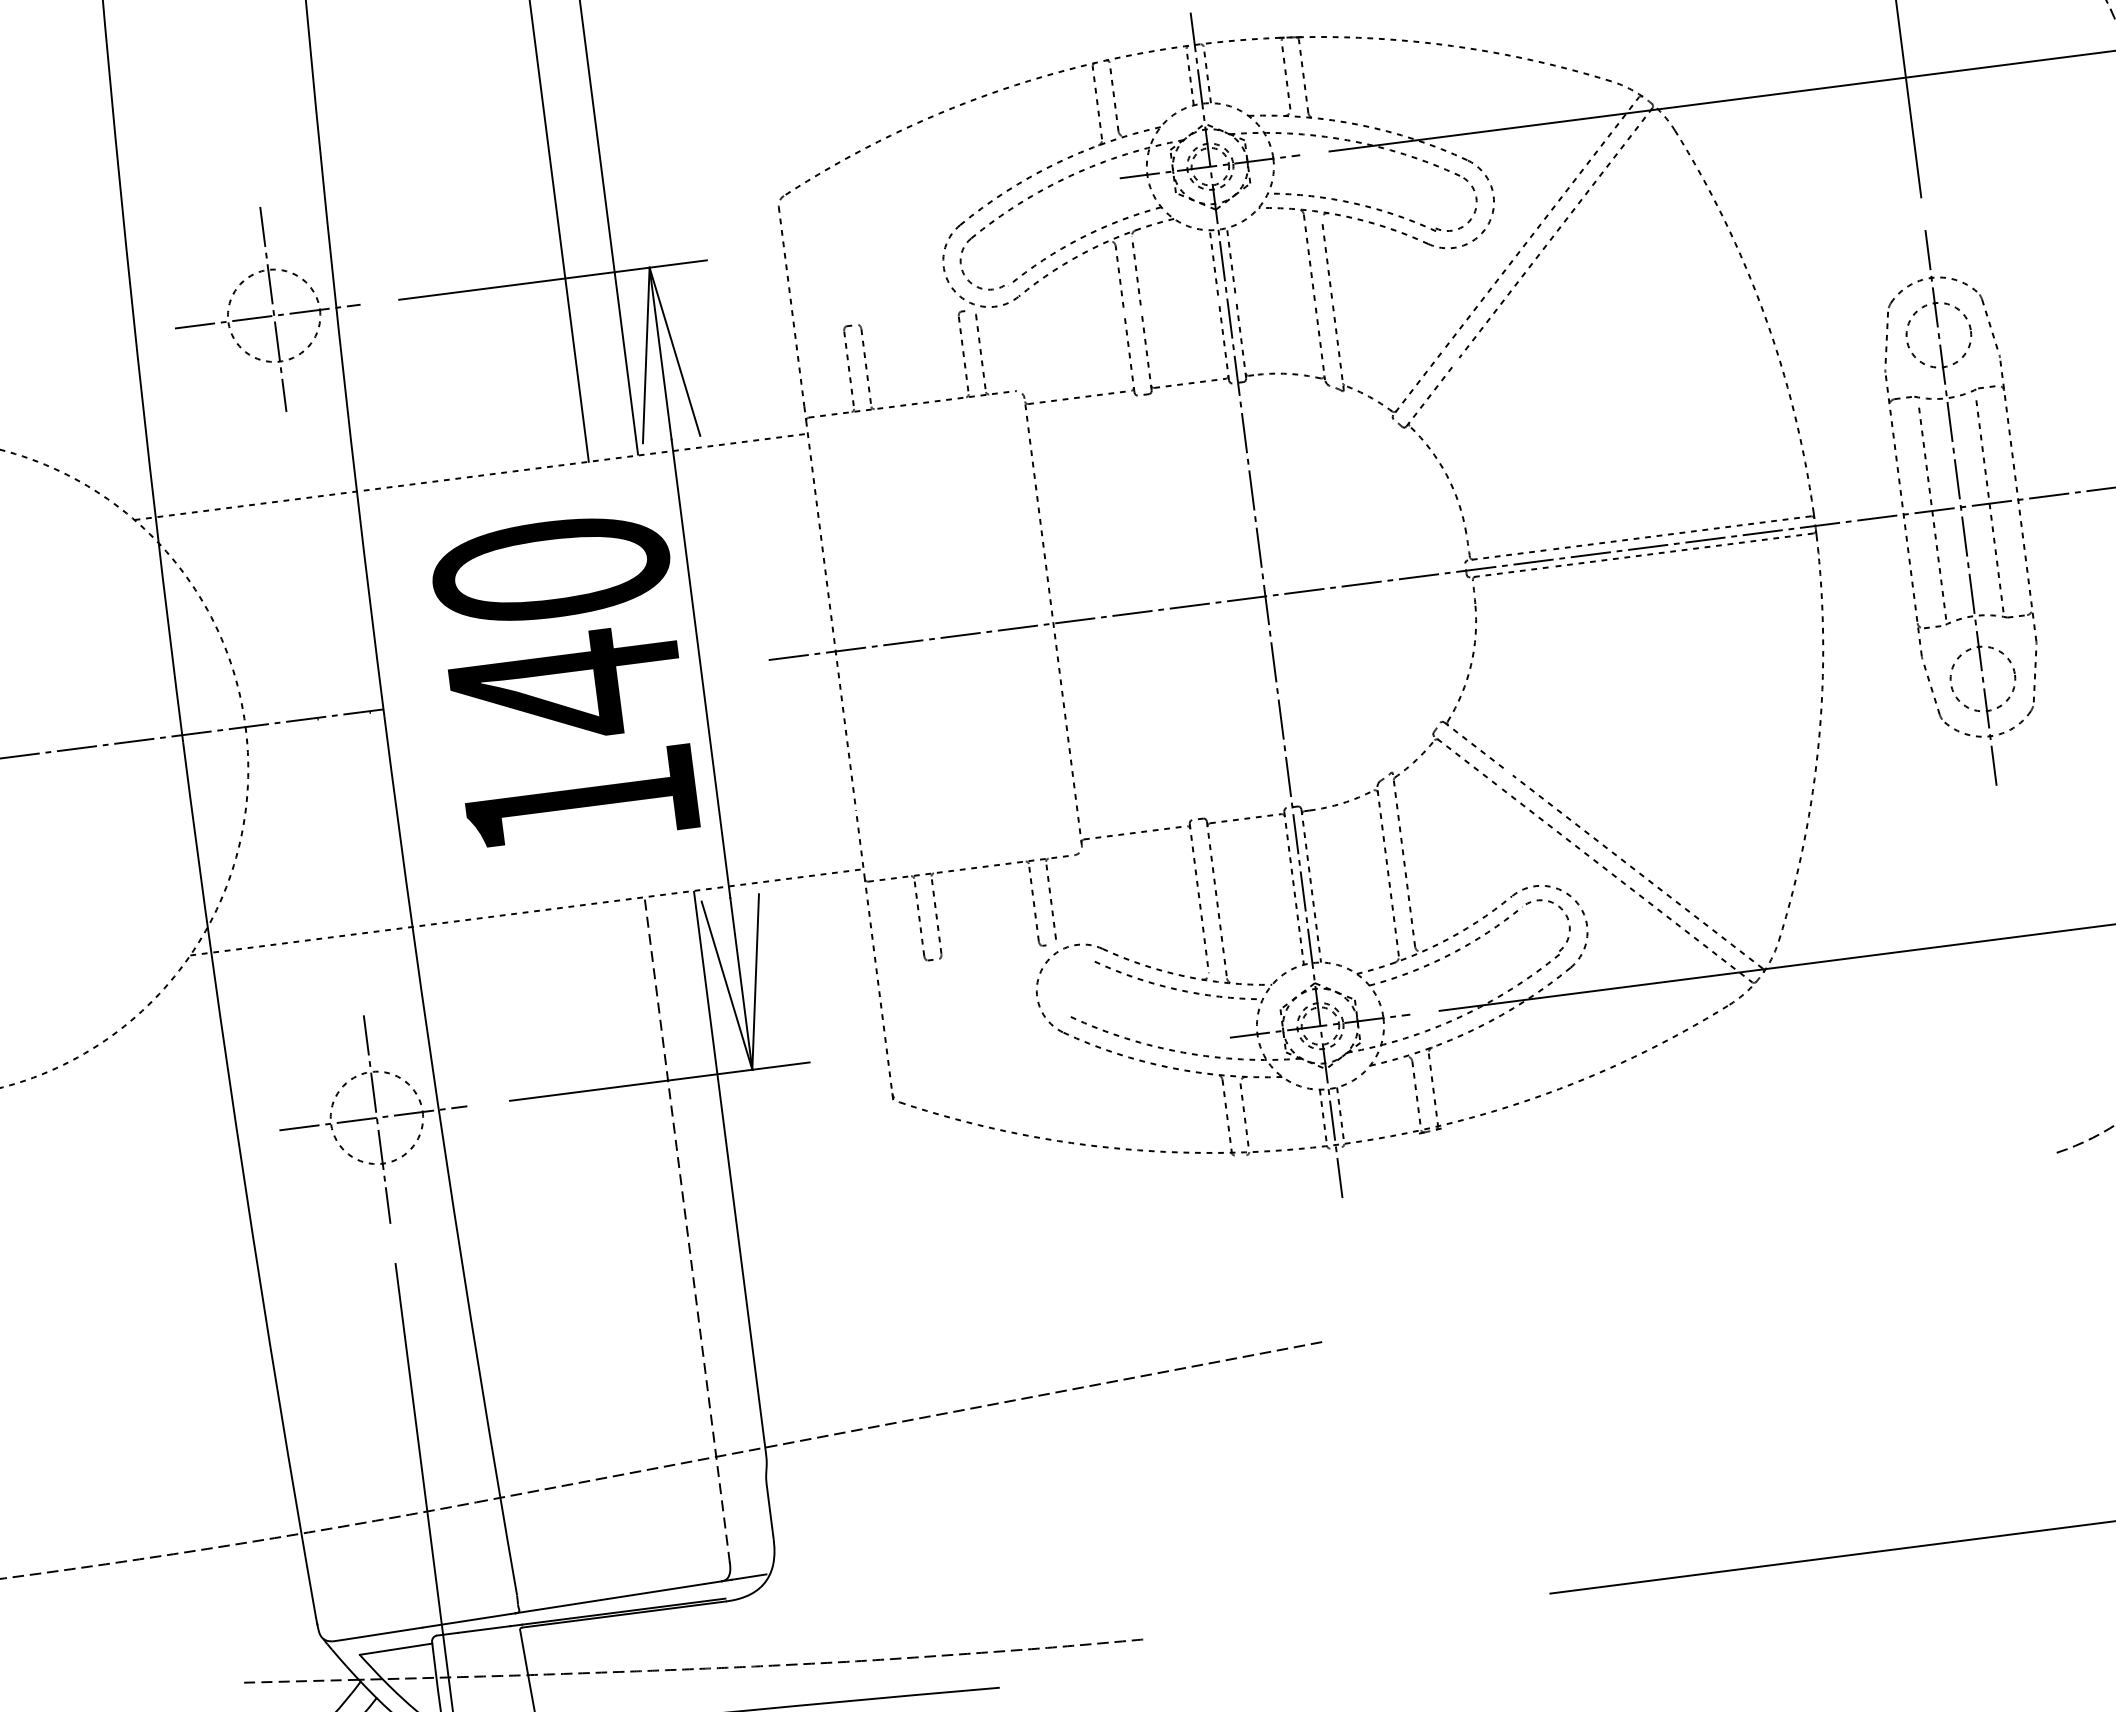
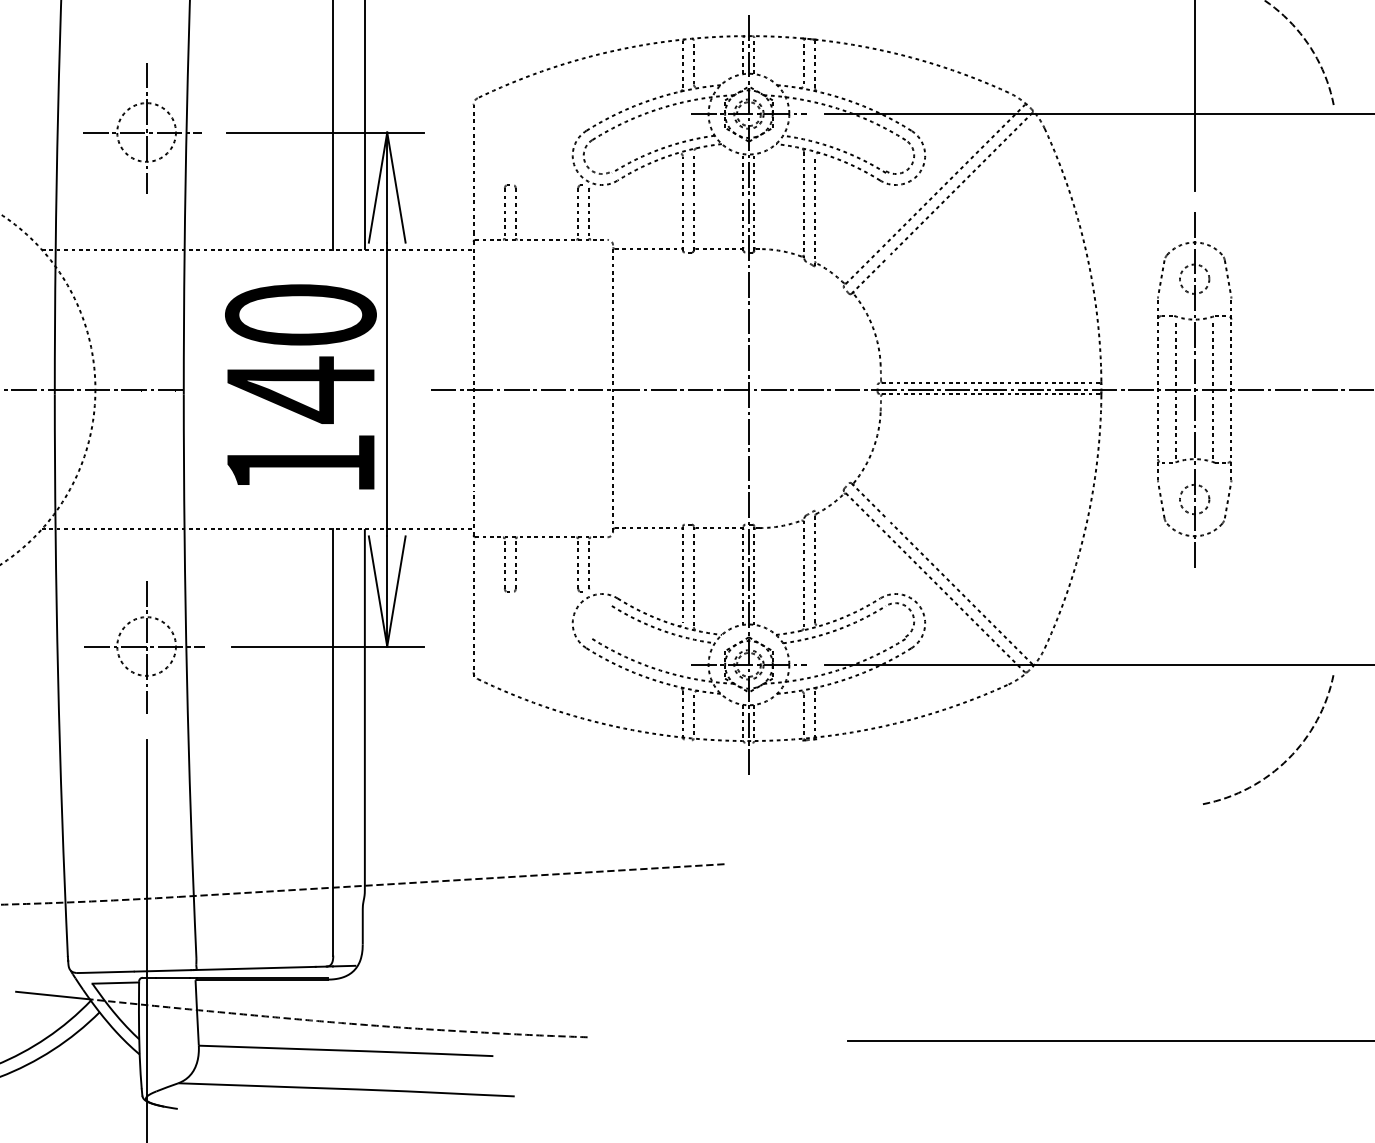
circle: (1938, 334) -> (1194, 278), size x0.71
circle: (1982, 678) -> (1194, 499), size x0.71
line: (687, 1228) -> (333, 741), dashed -> solid
line: (299, 1681) -> (52, 995), dashed -> solid

